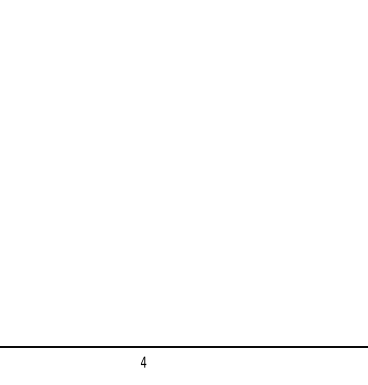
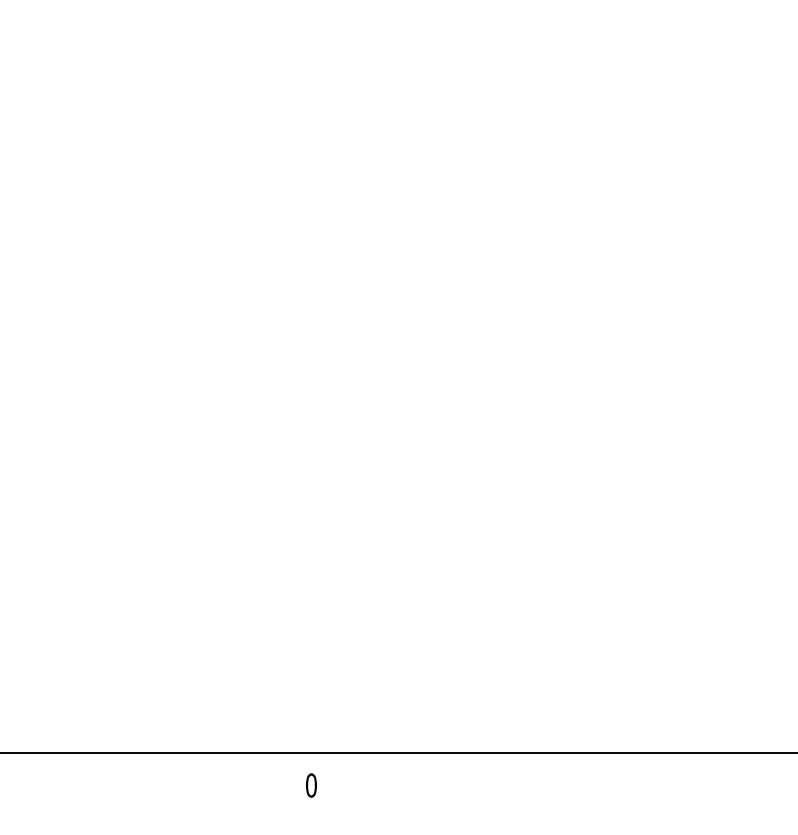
text: (143, 361) -> (311, 784), 4 -> 0

